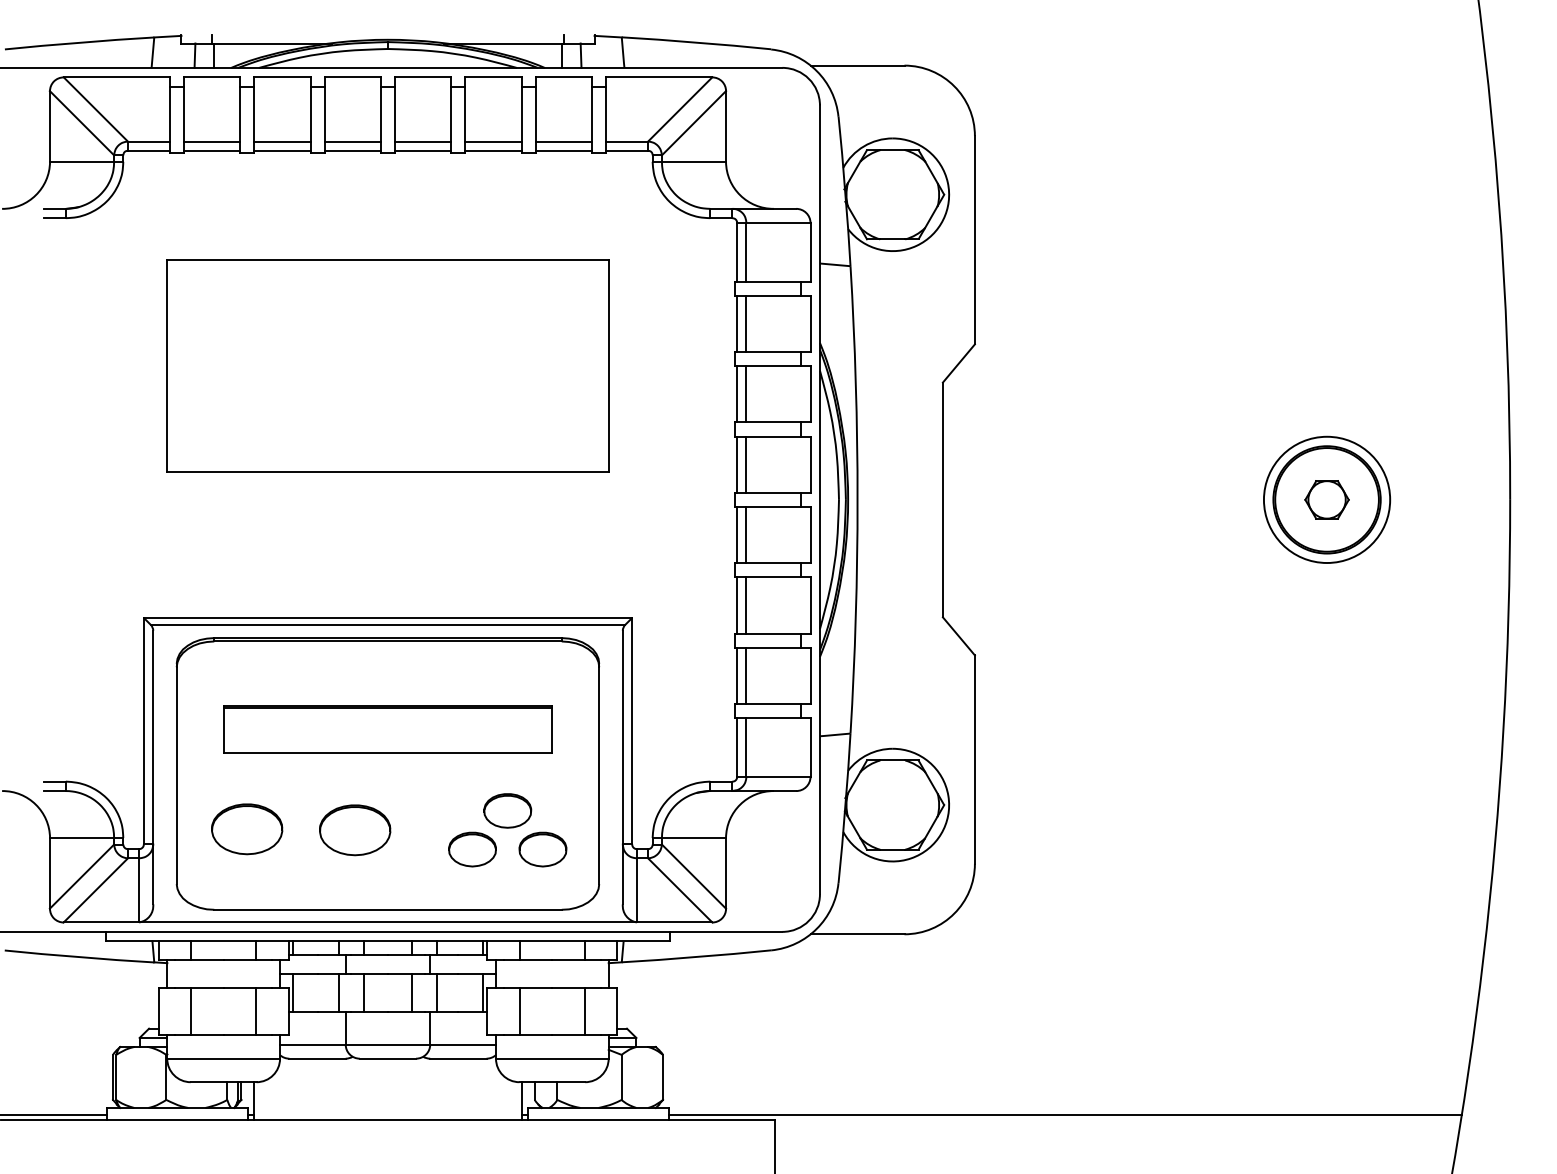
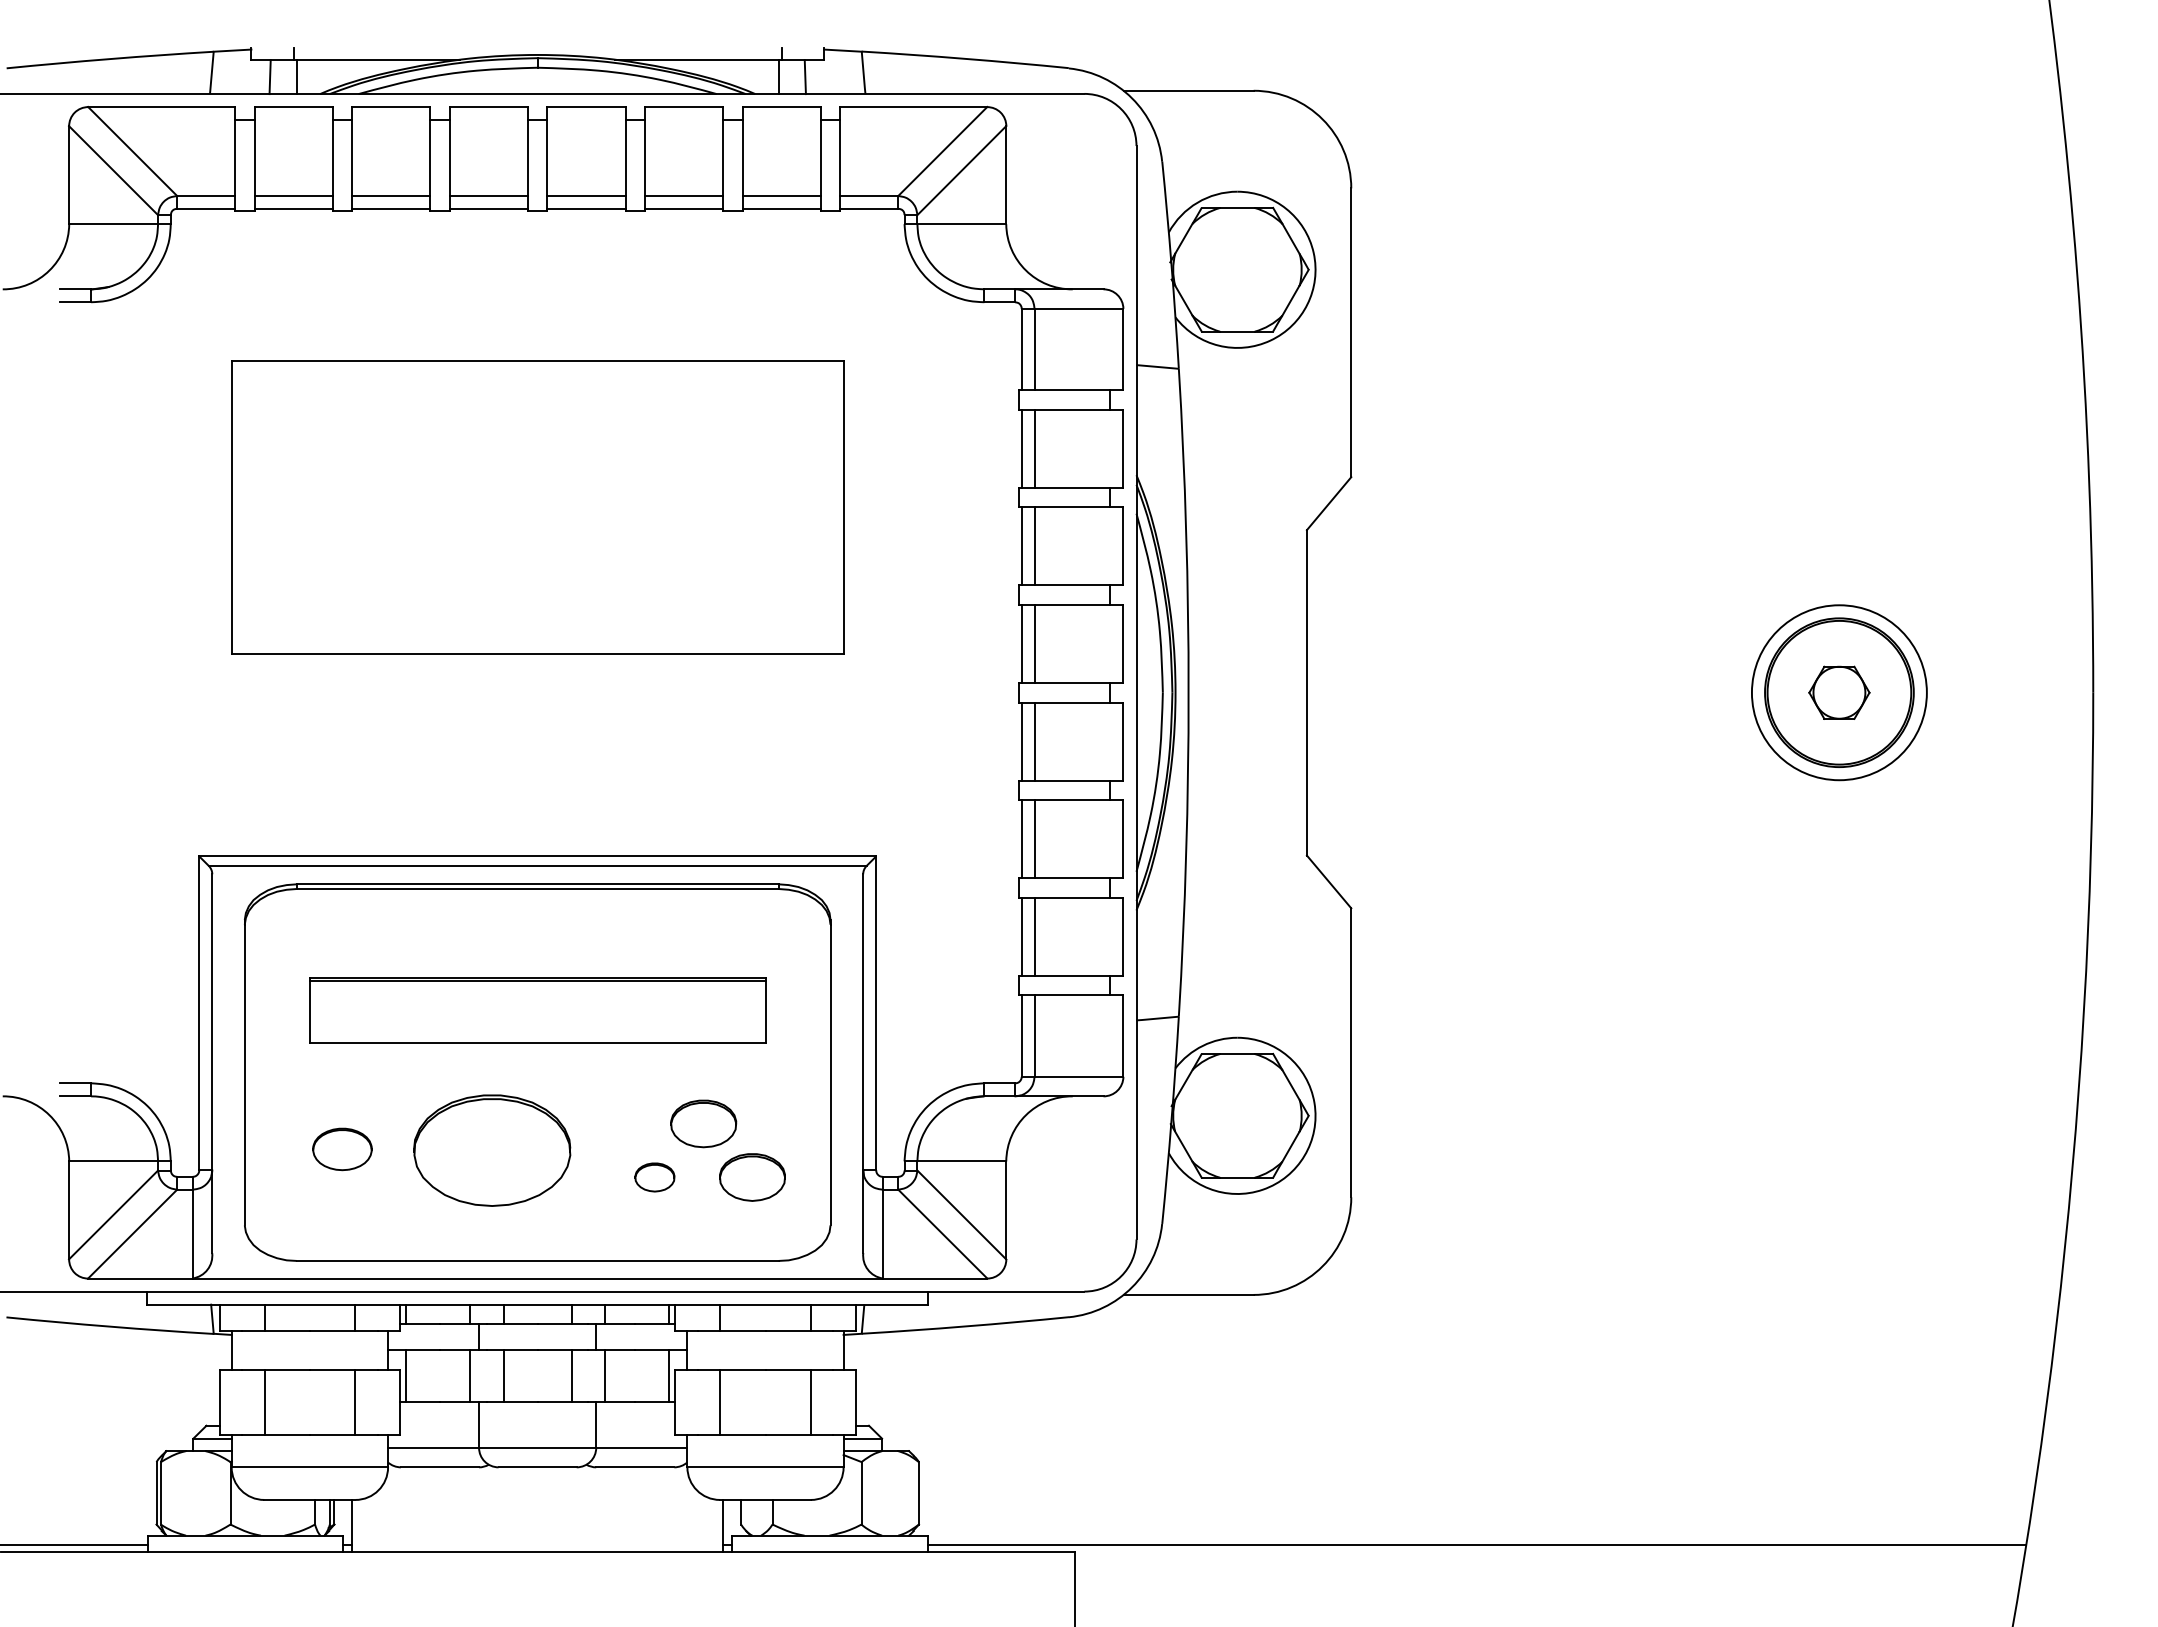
part: (247, 829) -> (342, 1149), size x0.6
part: (354, 830) -> (491, 1150), size x1.6
part: (472, 849) -> (654, 1177), size x0.6

